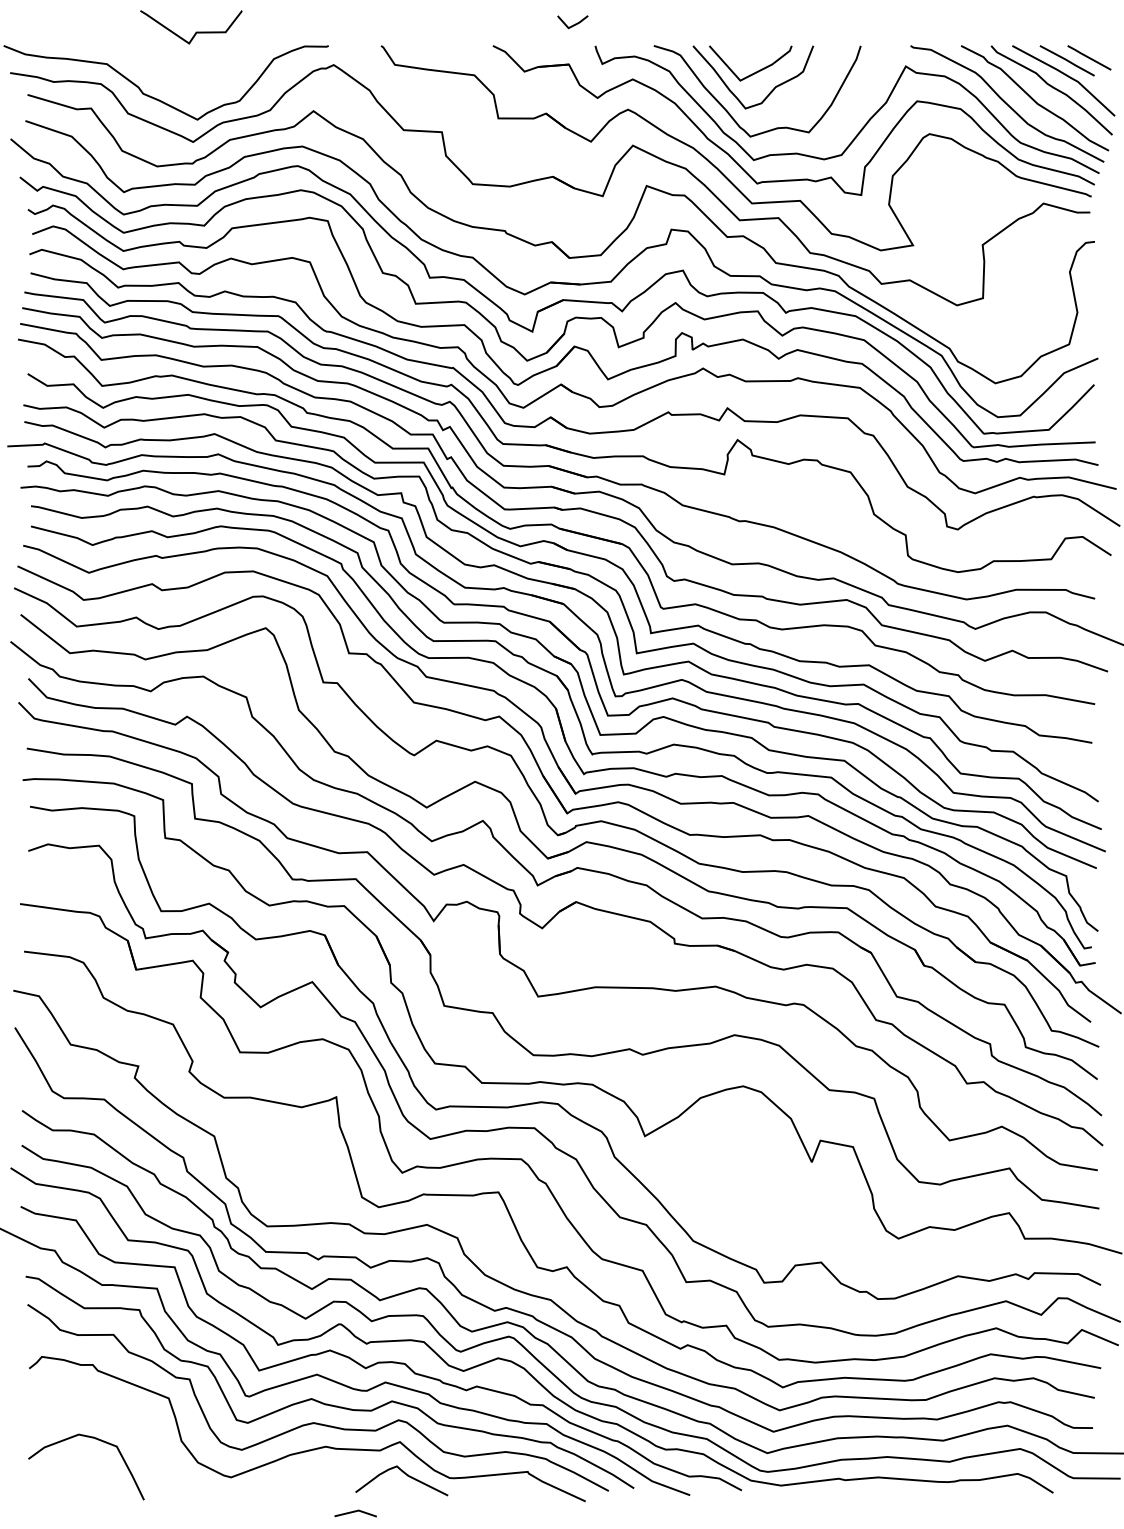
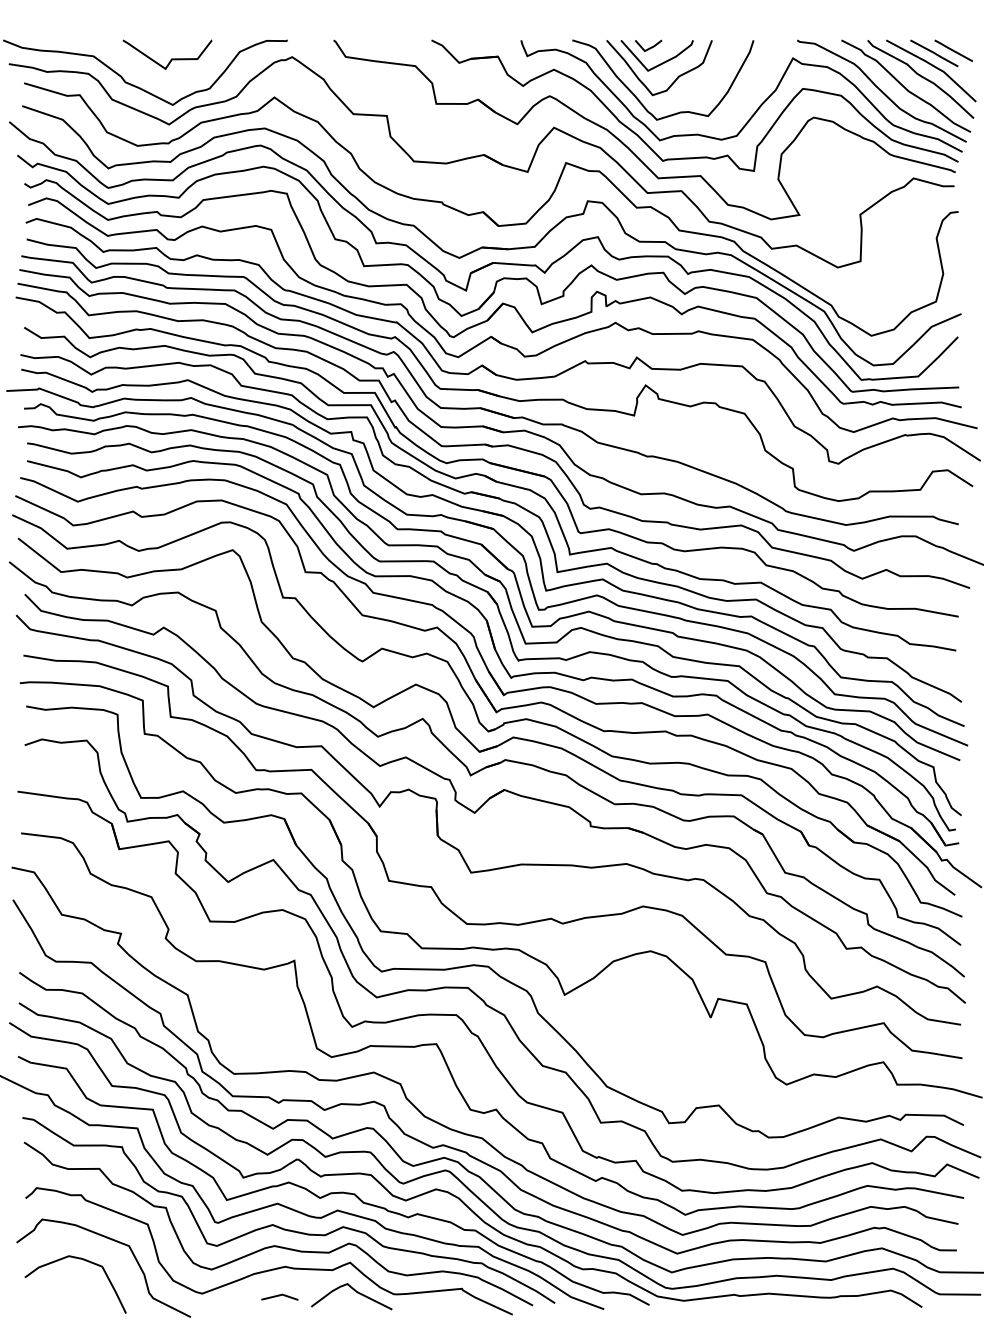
line: (573, 24) -> (649, 47), moved
curve: (196, 31) -> (172, 58), moved
curve: (132, 1418) -> (115, 1242), added
line: (355, 1512) -> (279, 1296), moved

